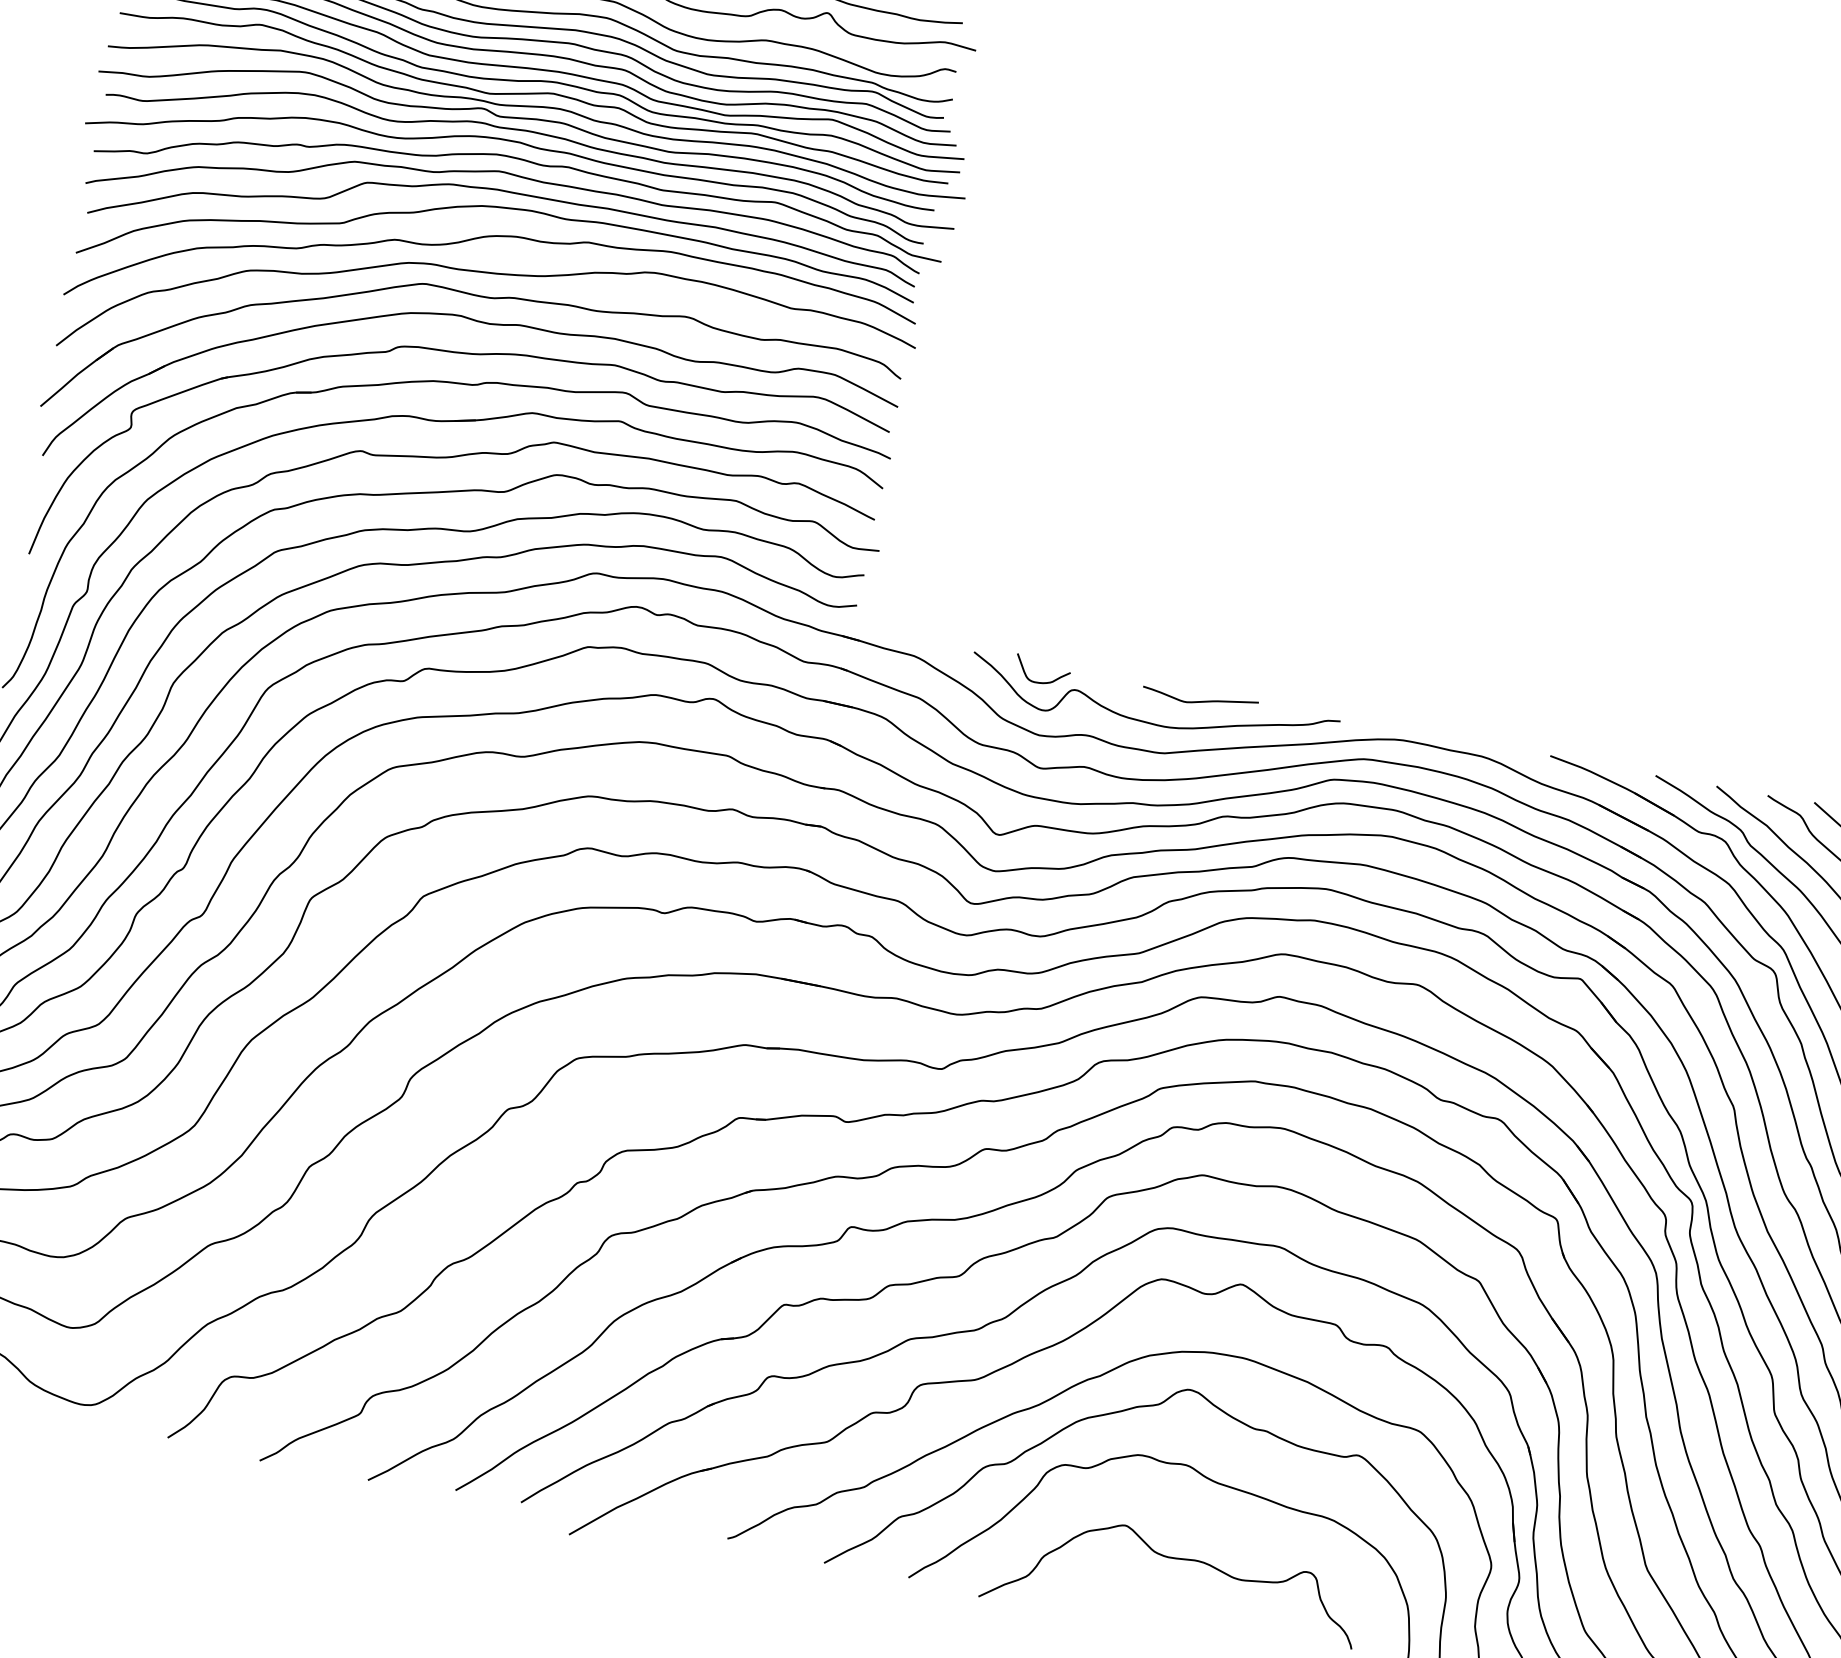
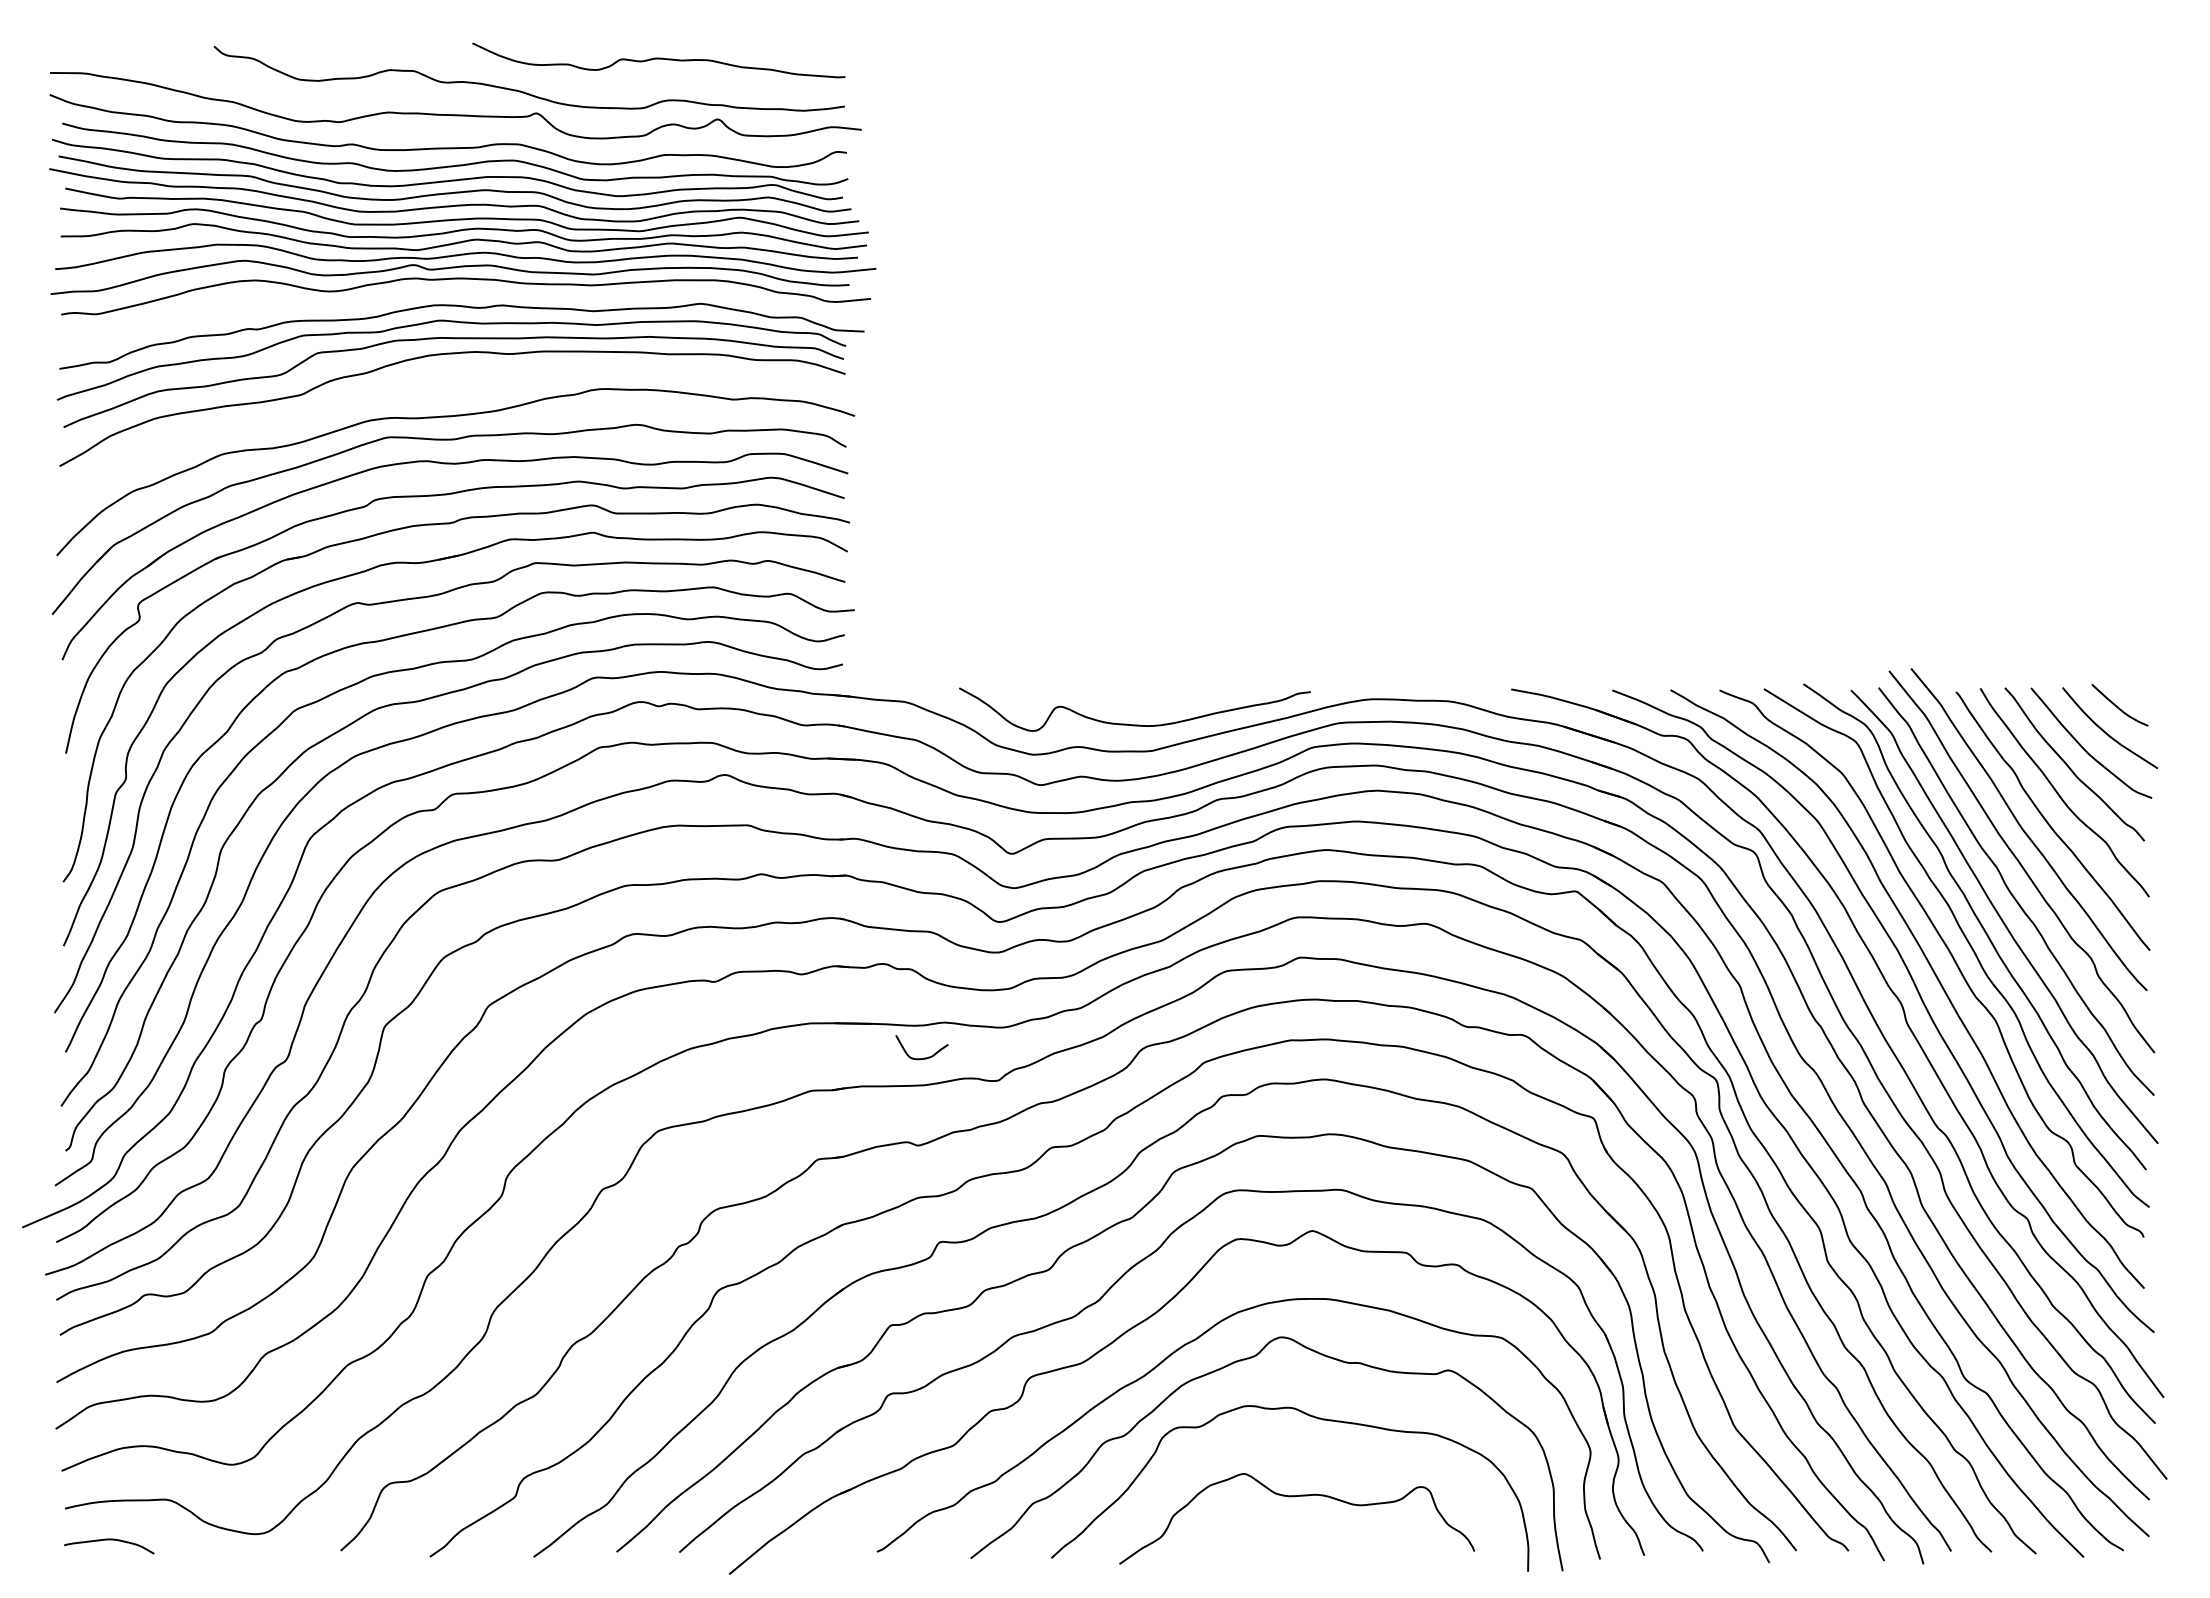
curve: (511, 142) -> (445, 291), removed
curve: (486, 237) -> (438, 384), removed
curve: (1043, 681) -> (924, 1057), moved
curve: (1199, 701) -> (1176, 696), removed

